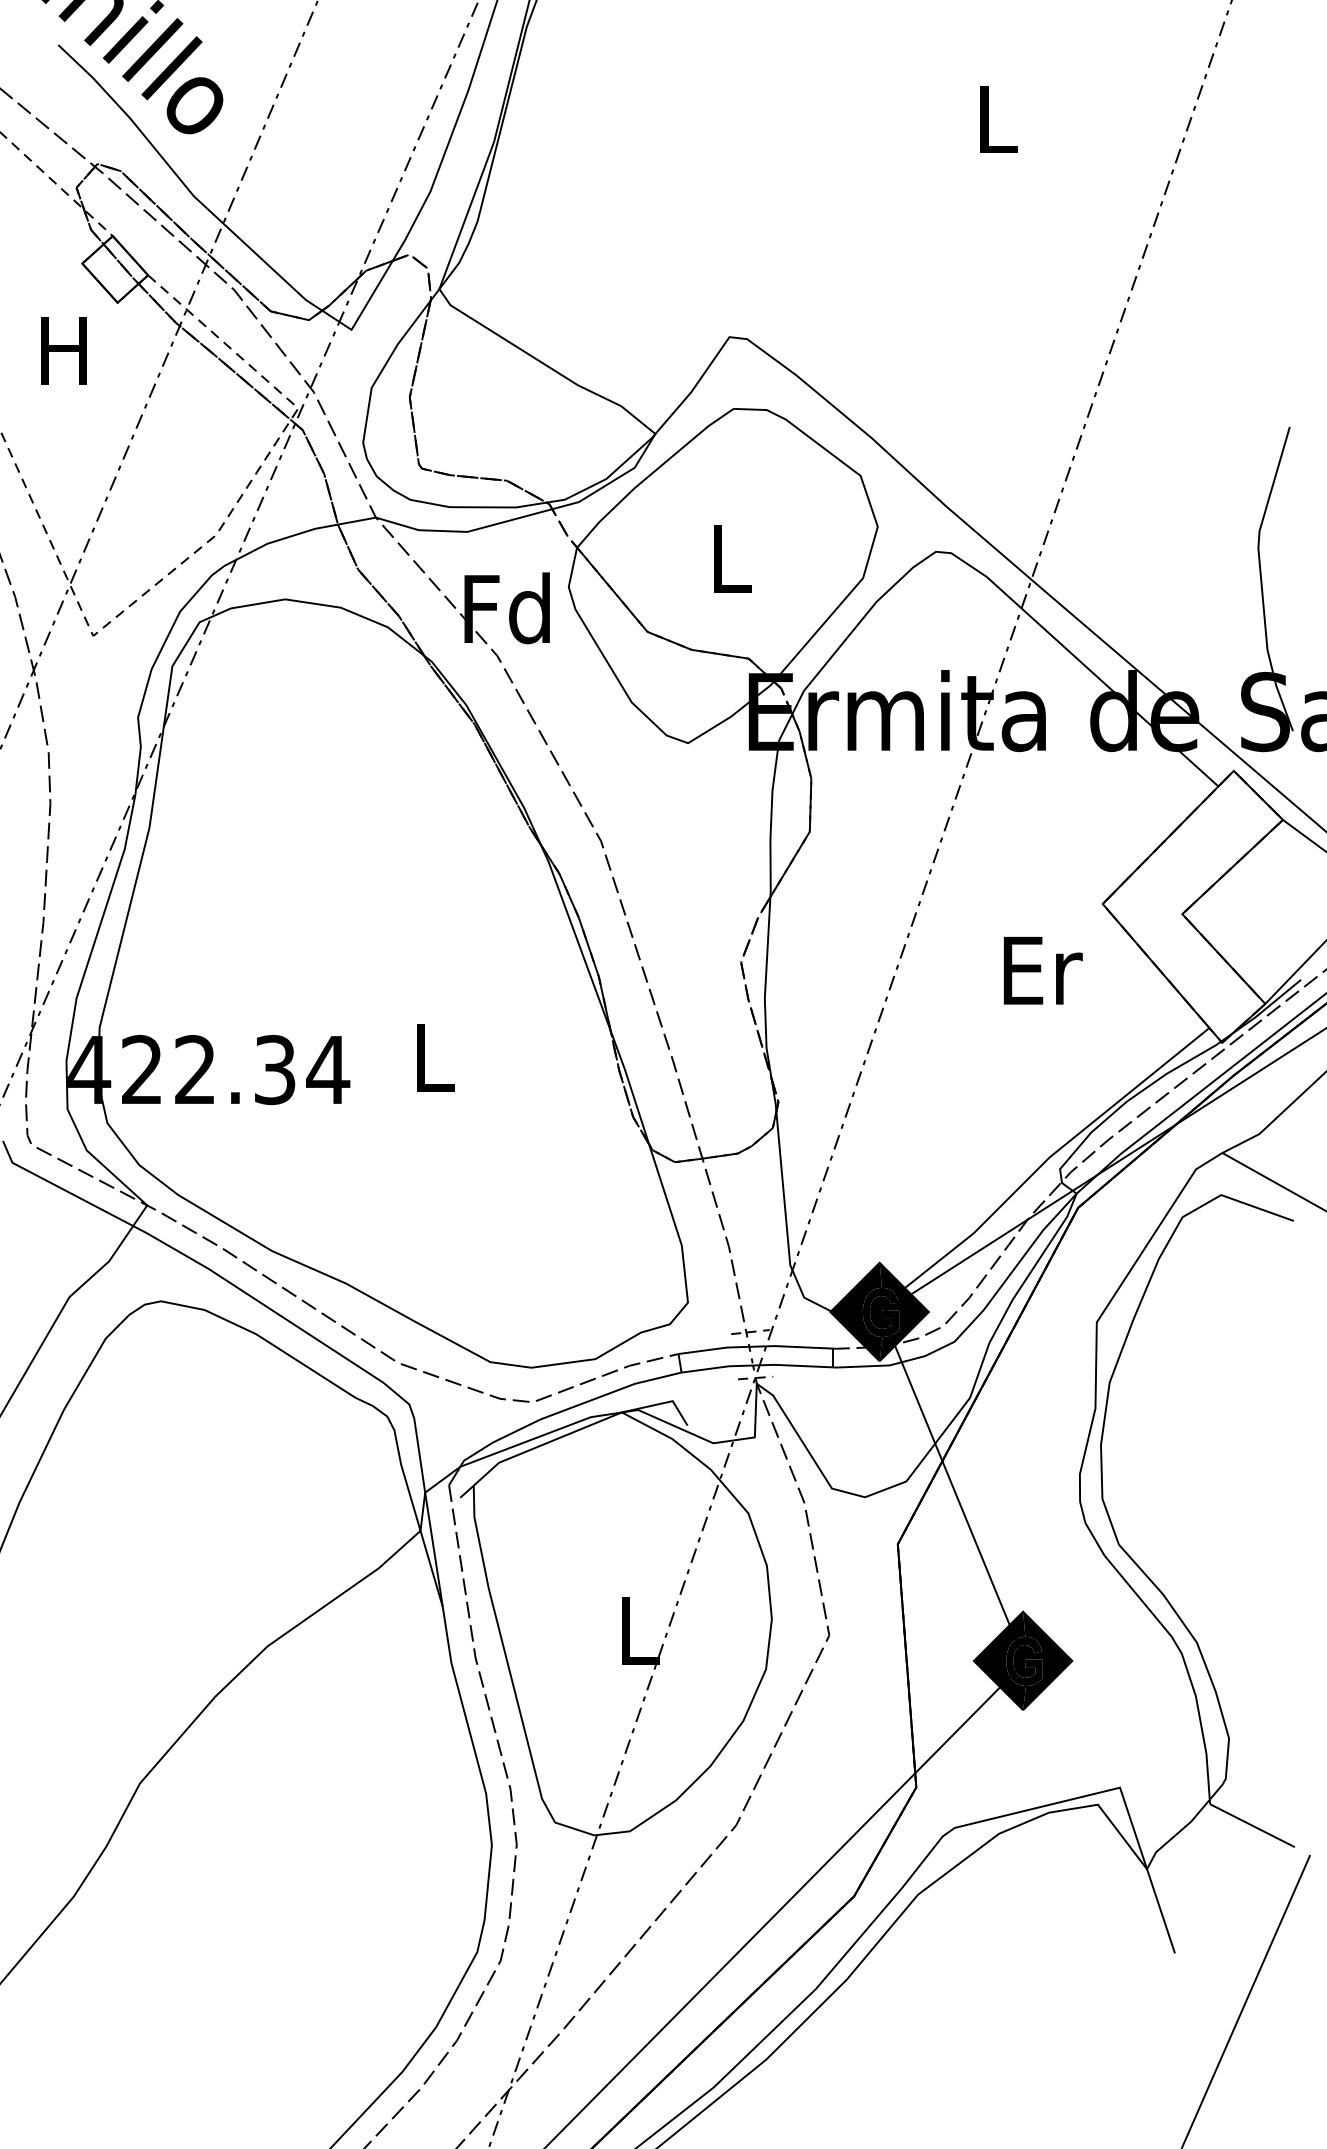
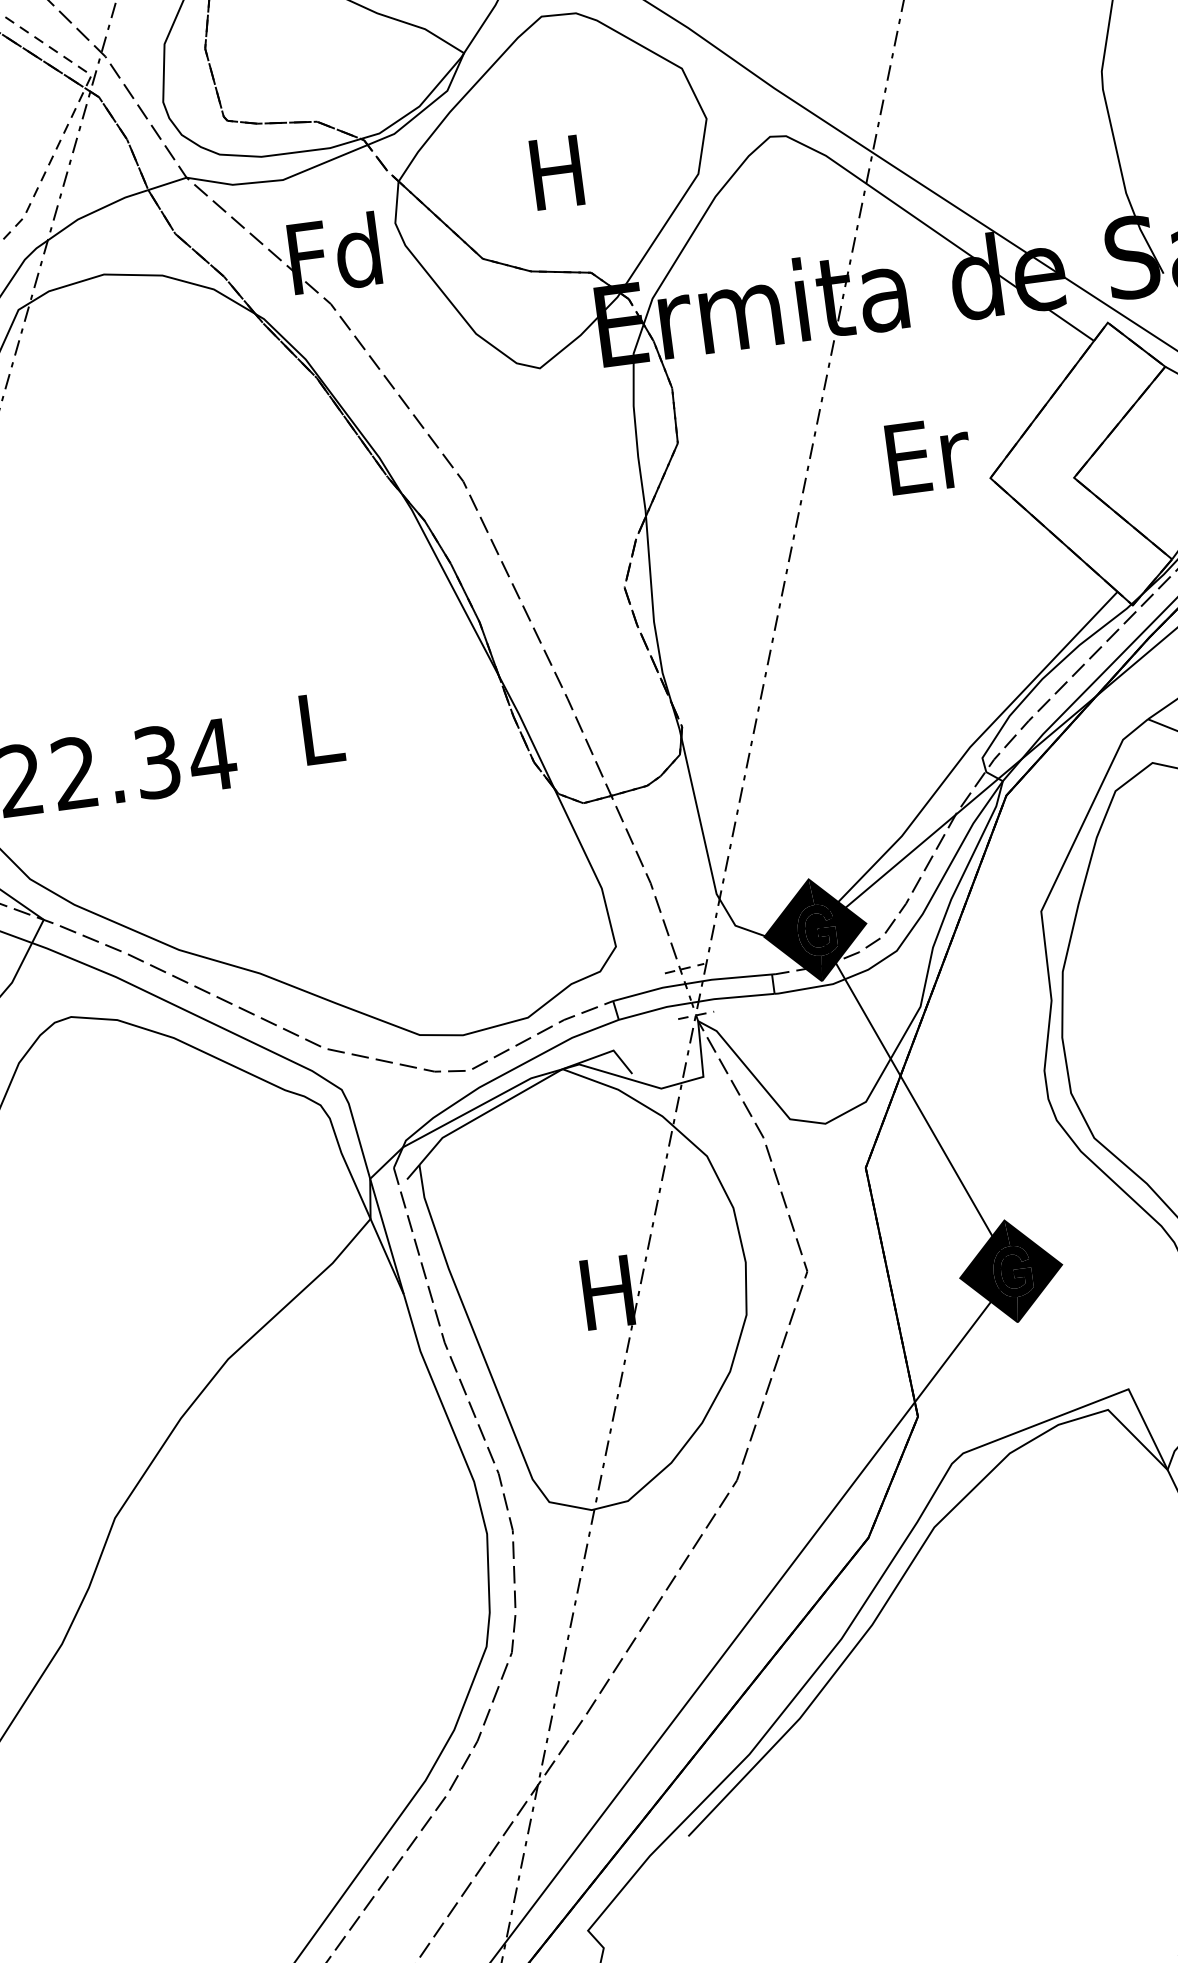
text: (728, 558) -> (556, 171), L -> H
text: (1043, 970) -> (929, 455), moved
text: (636, 1630) -> (607, 1292), L -> H

